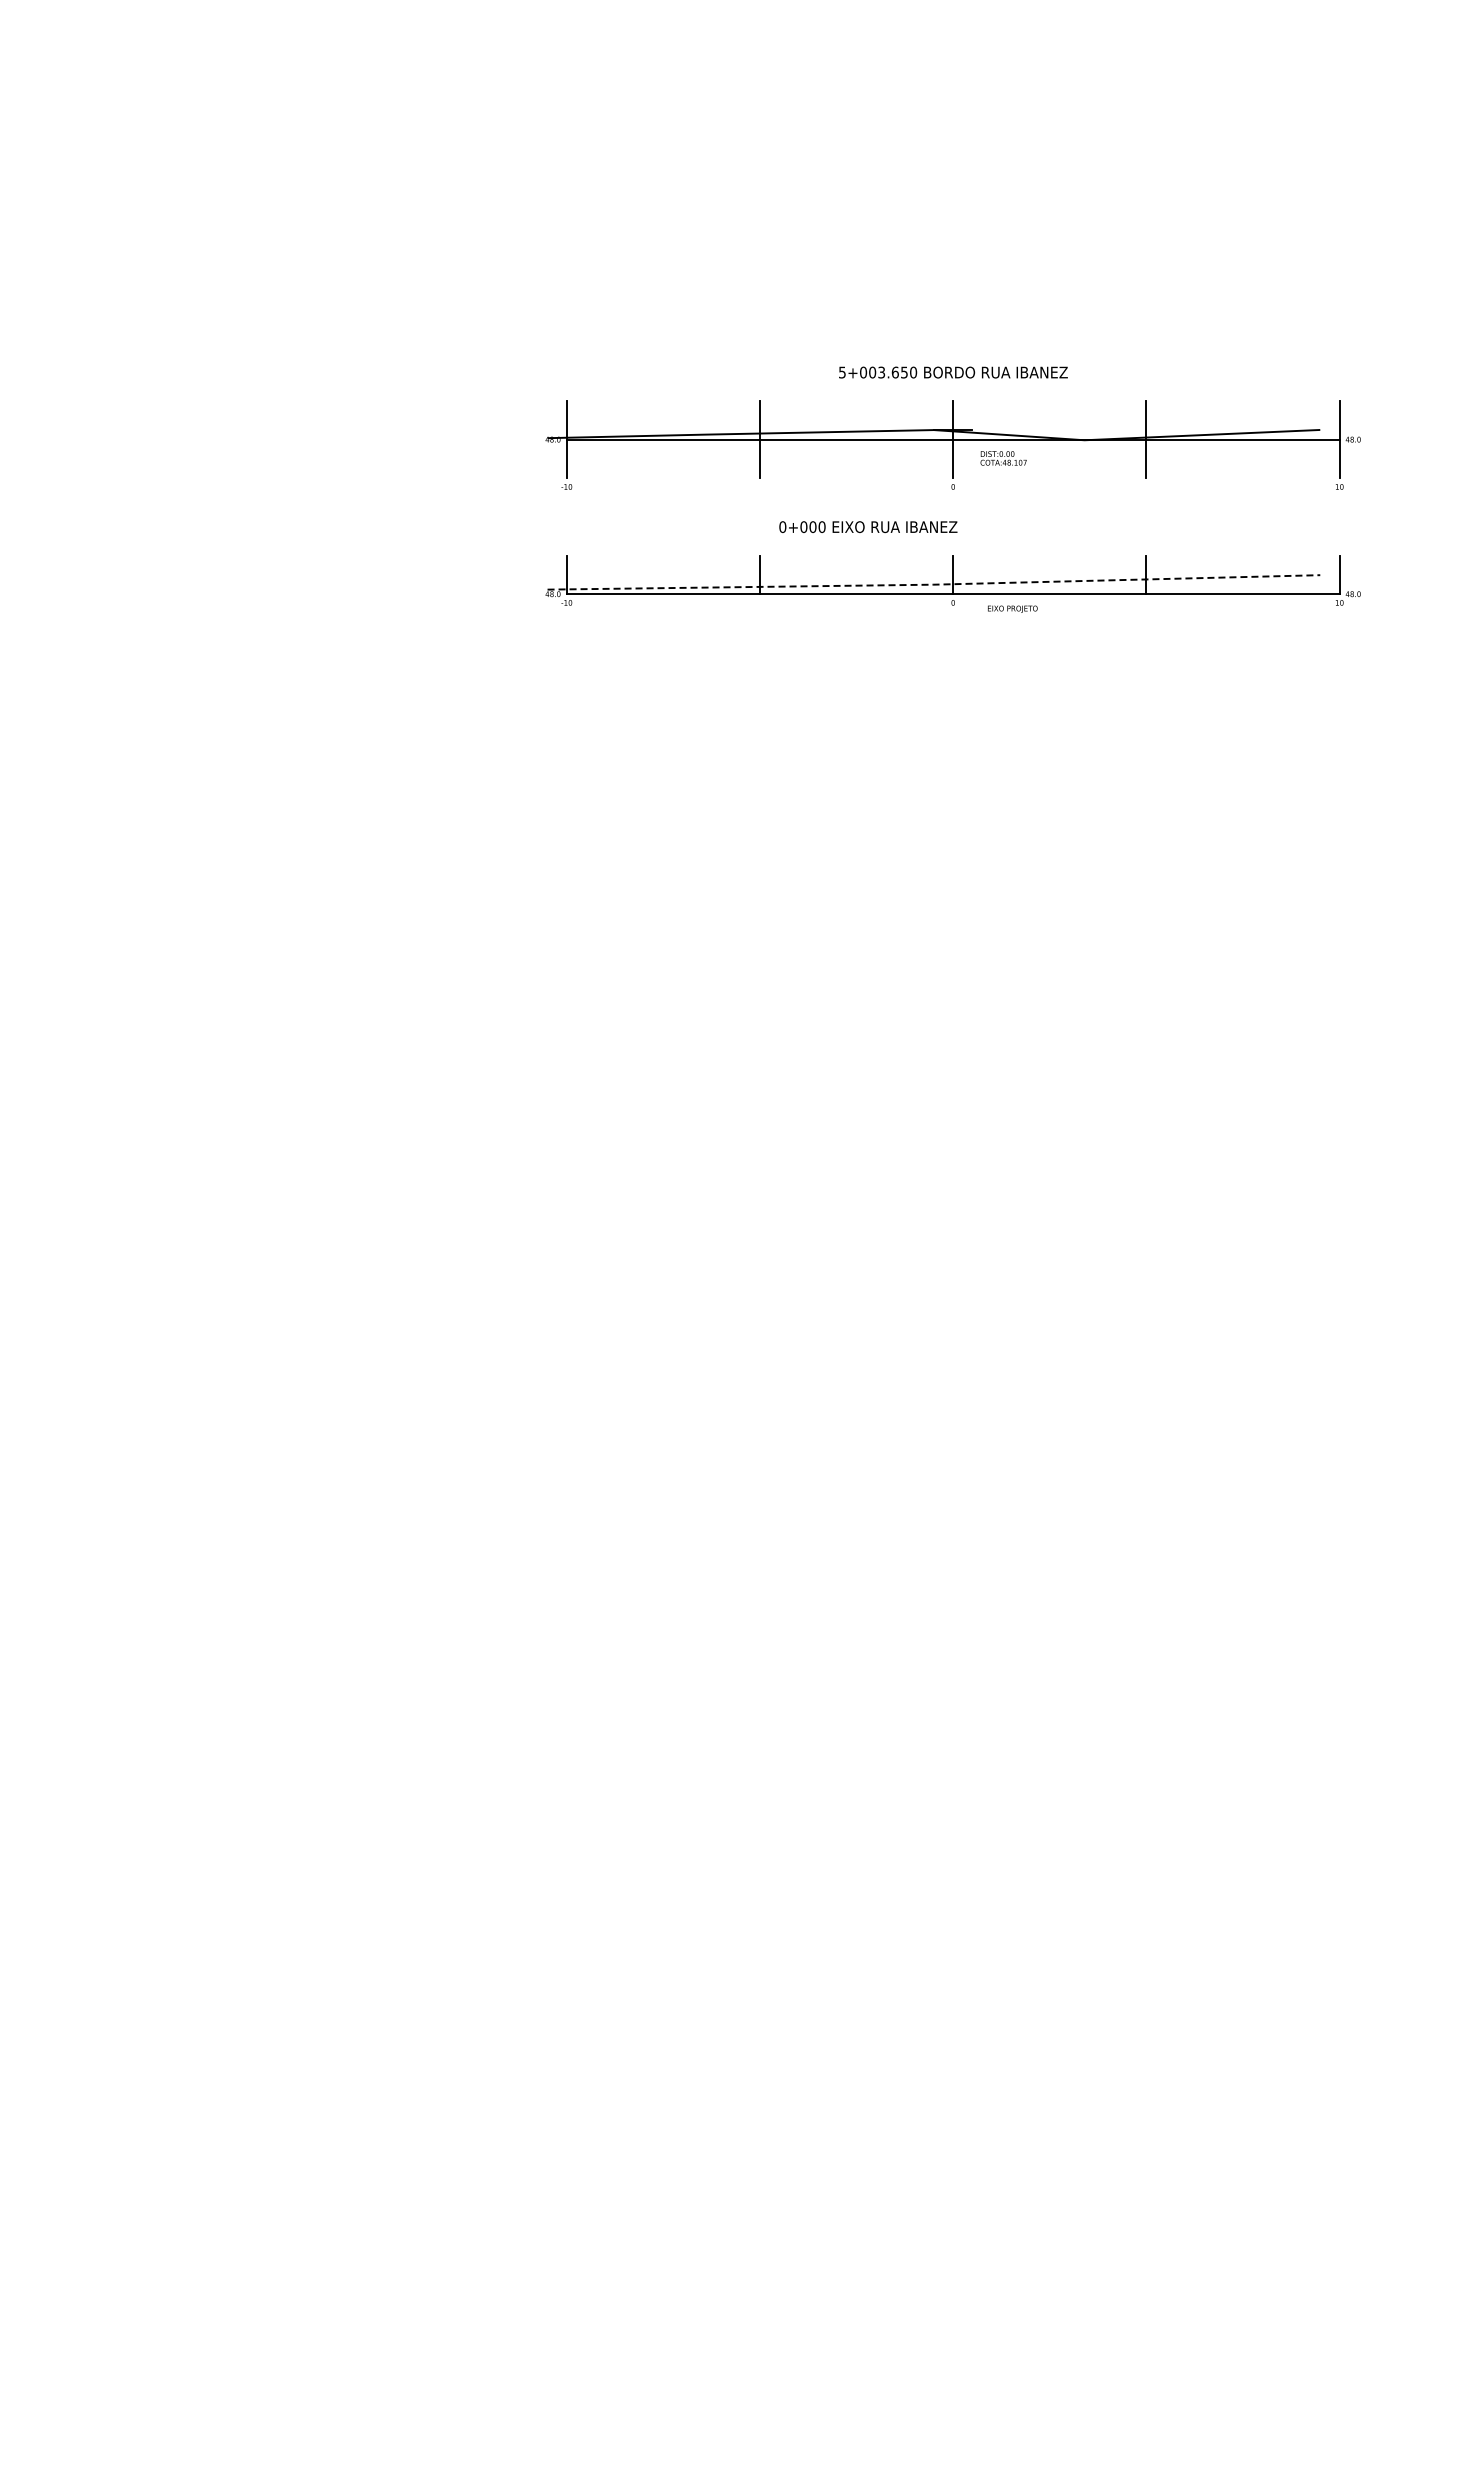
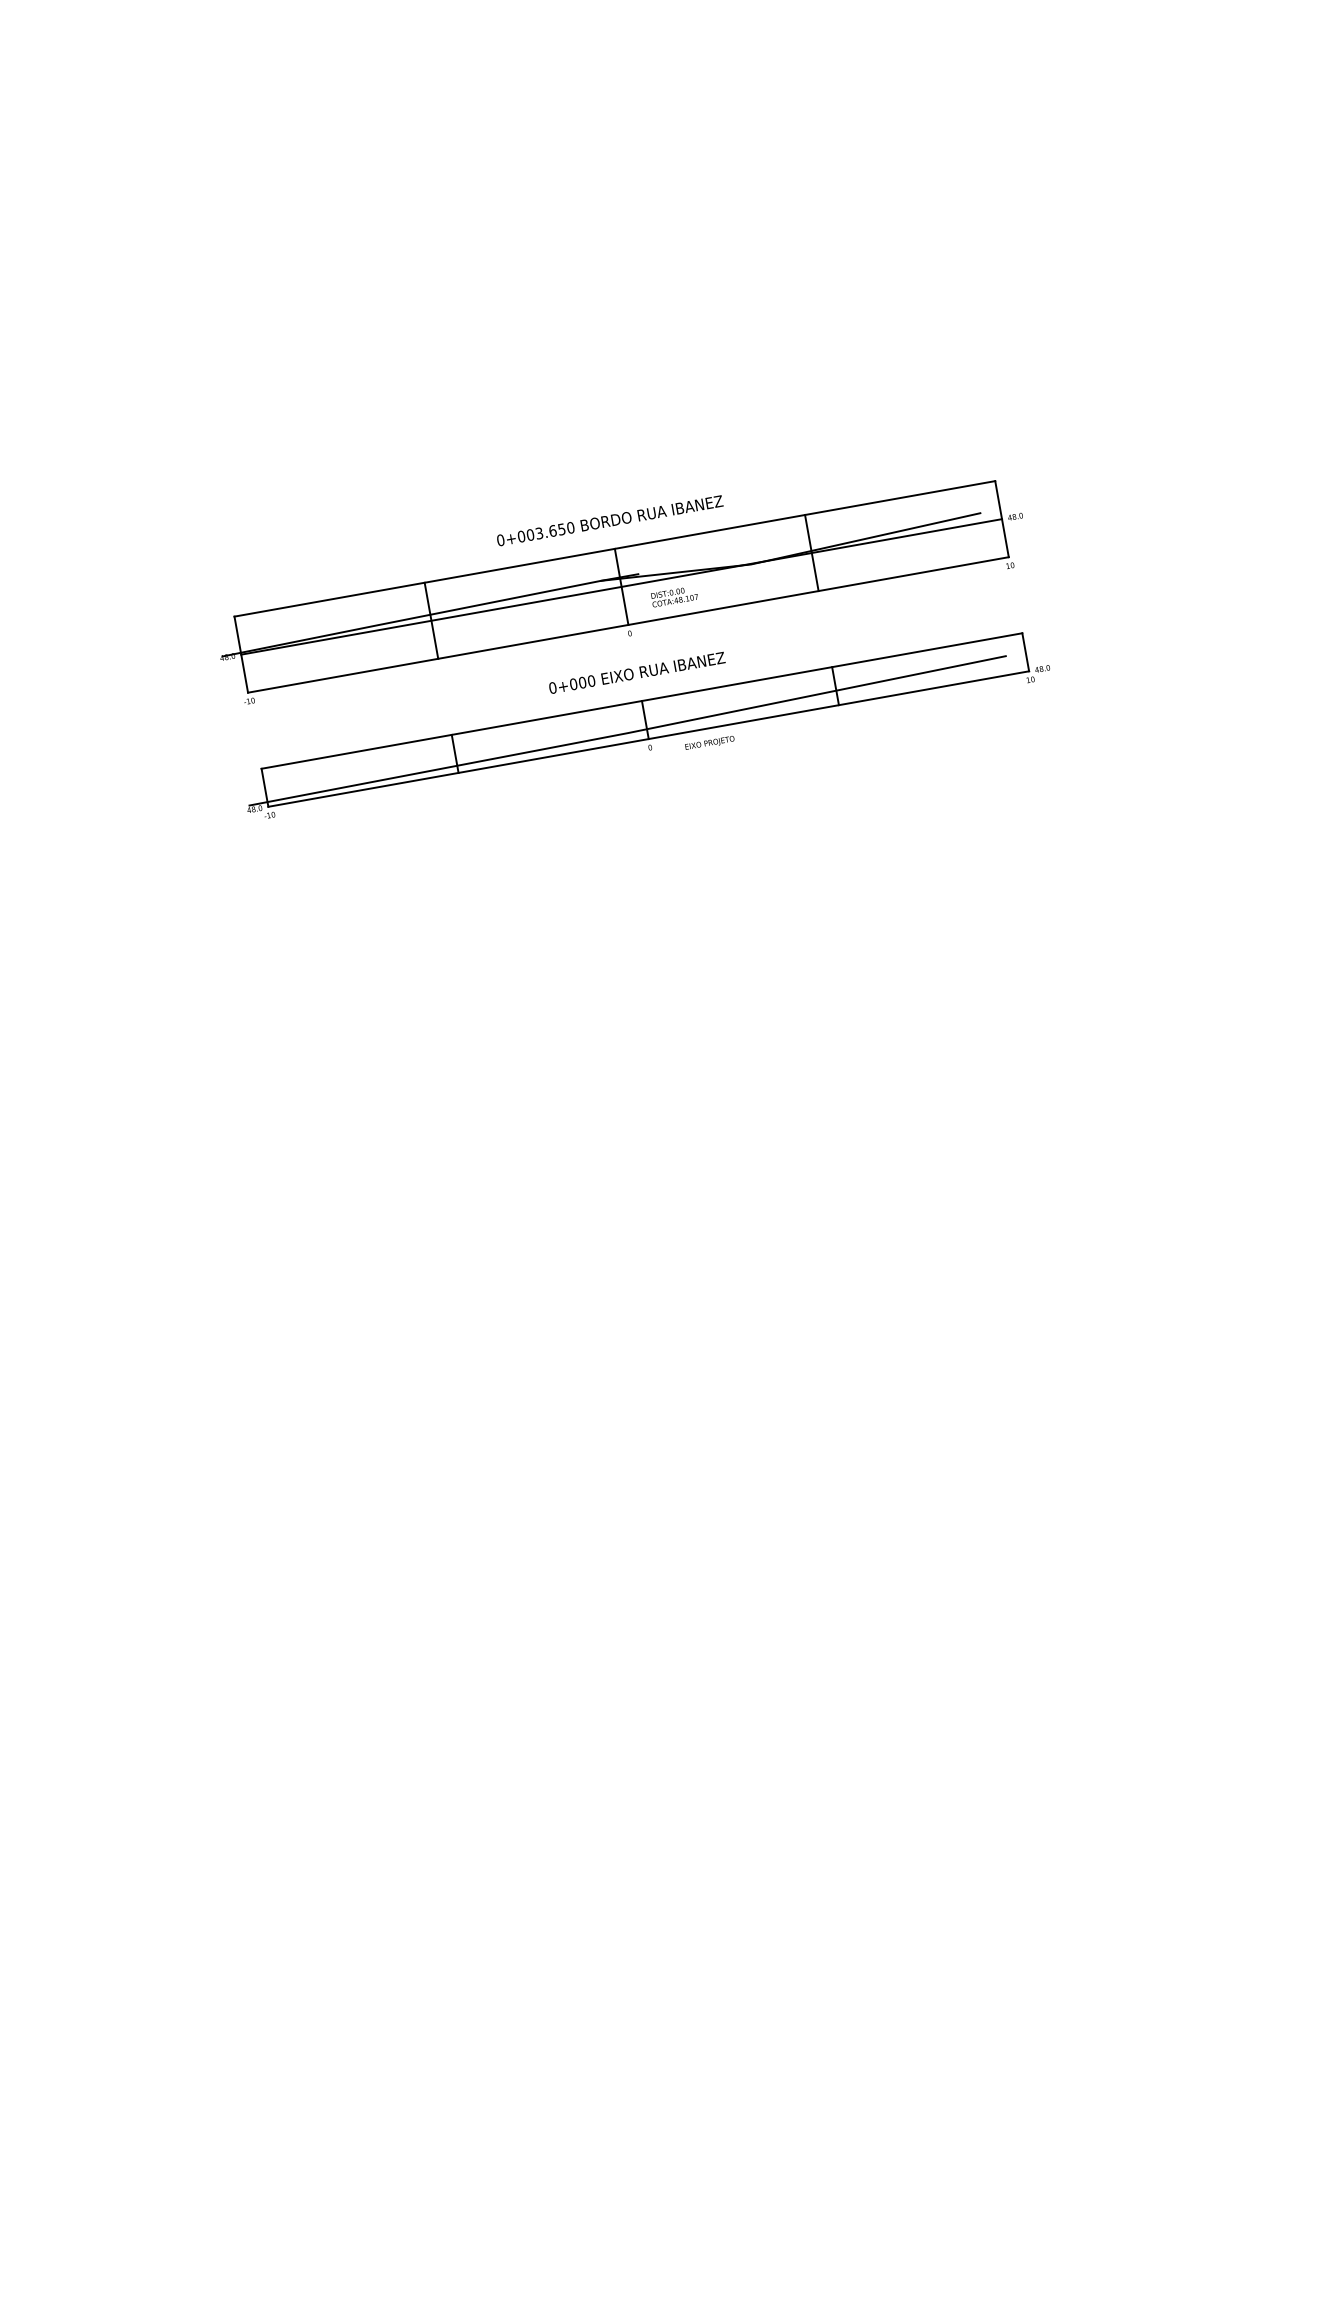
text: (841, 372) -> (499, 540), 5+003.650 -> 0+003.650
line: (952, 401) -> (614, 549), added
line: (952, 478) -> (627, 625), added
text: (868, 527) -> (637, 673), moved
line: (952, 555) -> (641, 701), added
line: (933, 584) -> (627, 732), dashed -> solid

